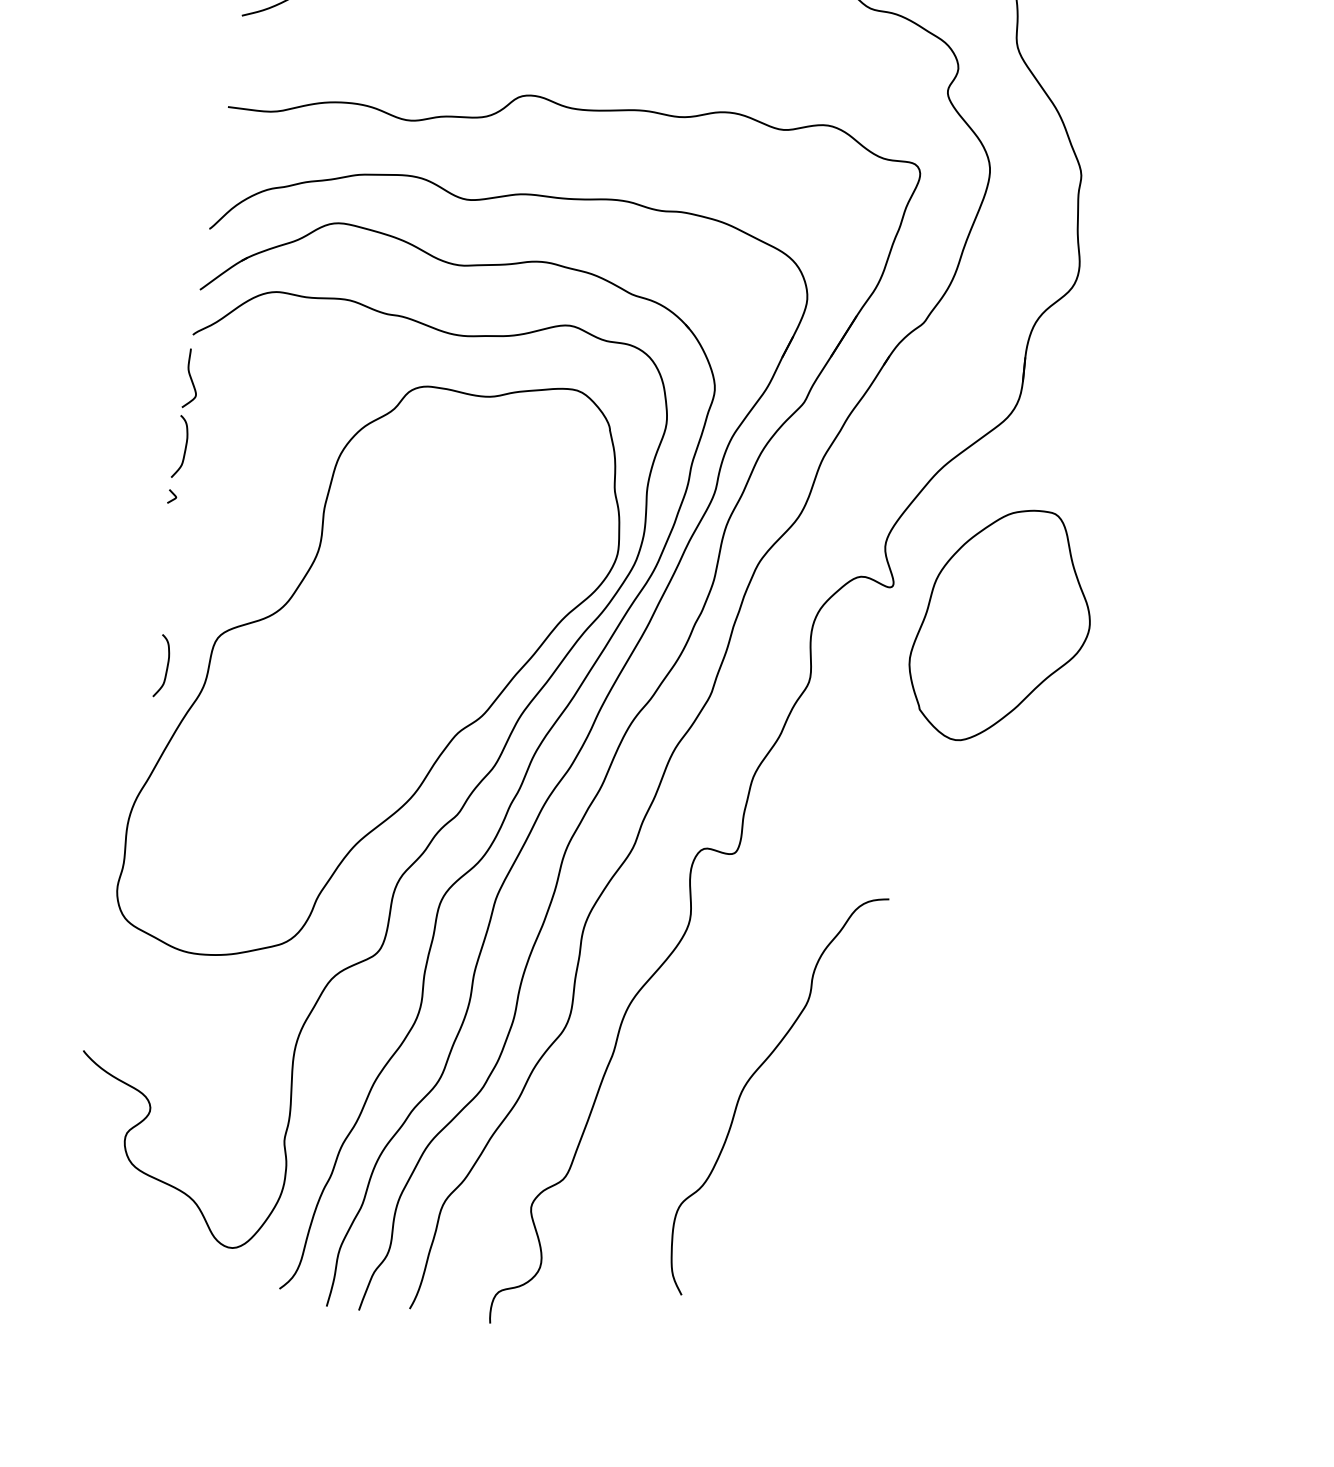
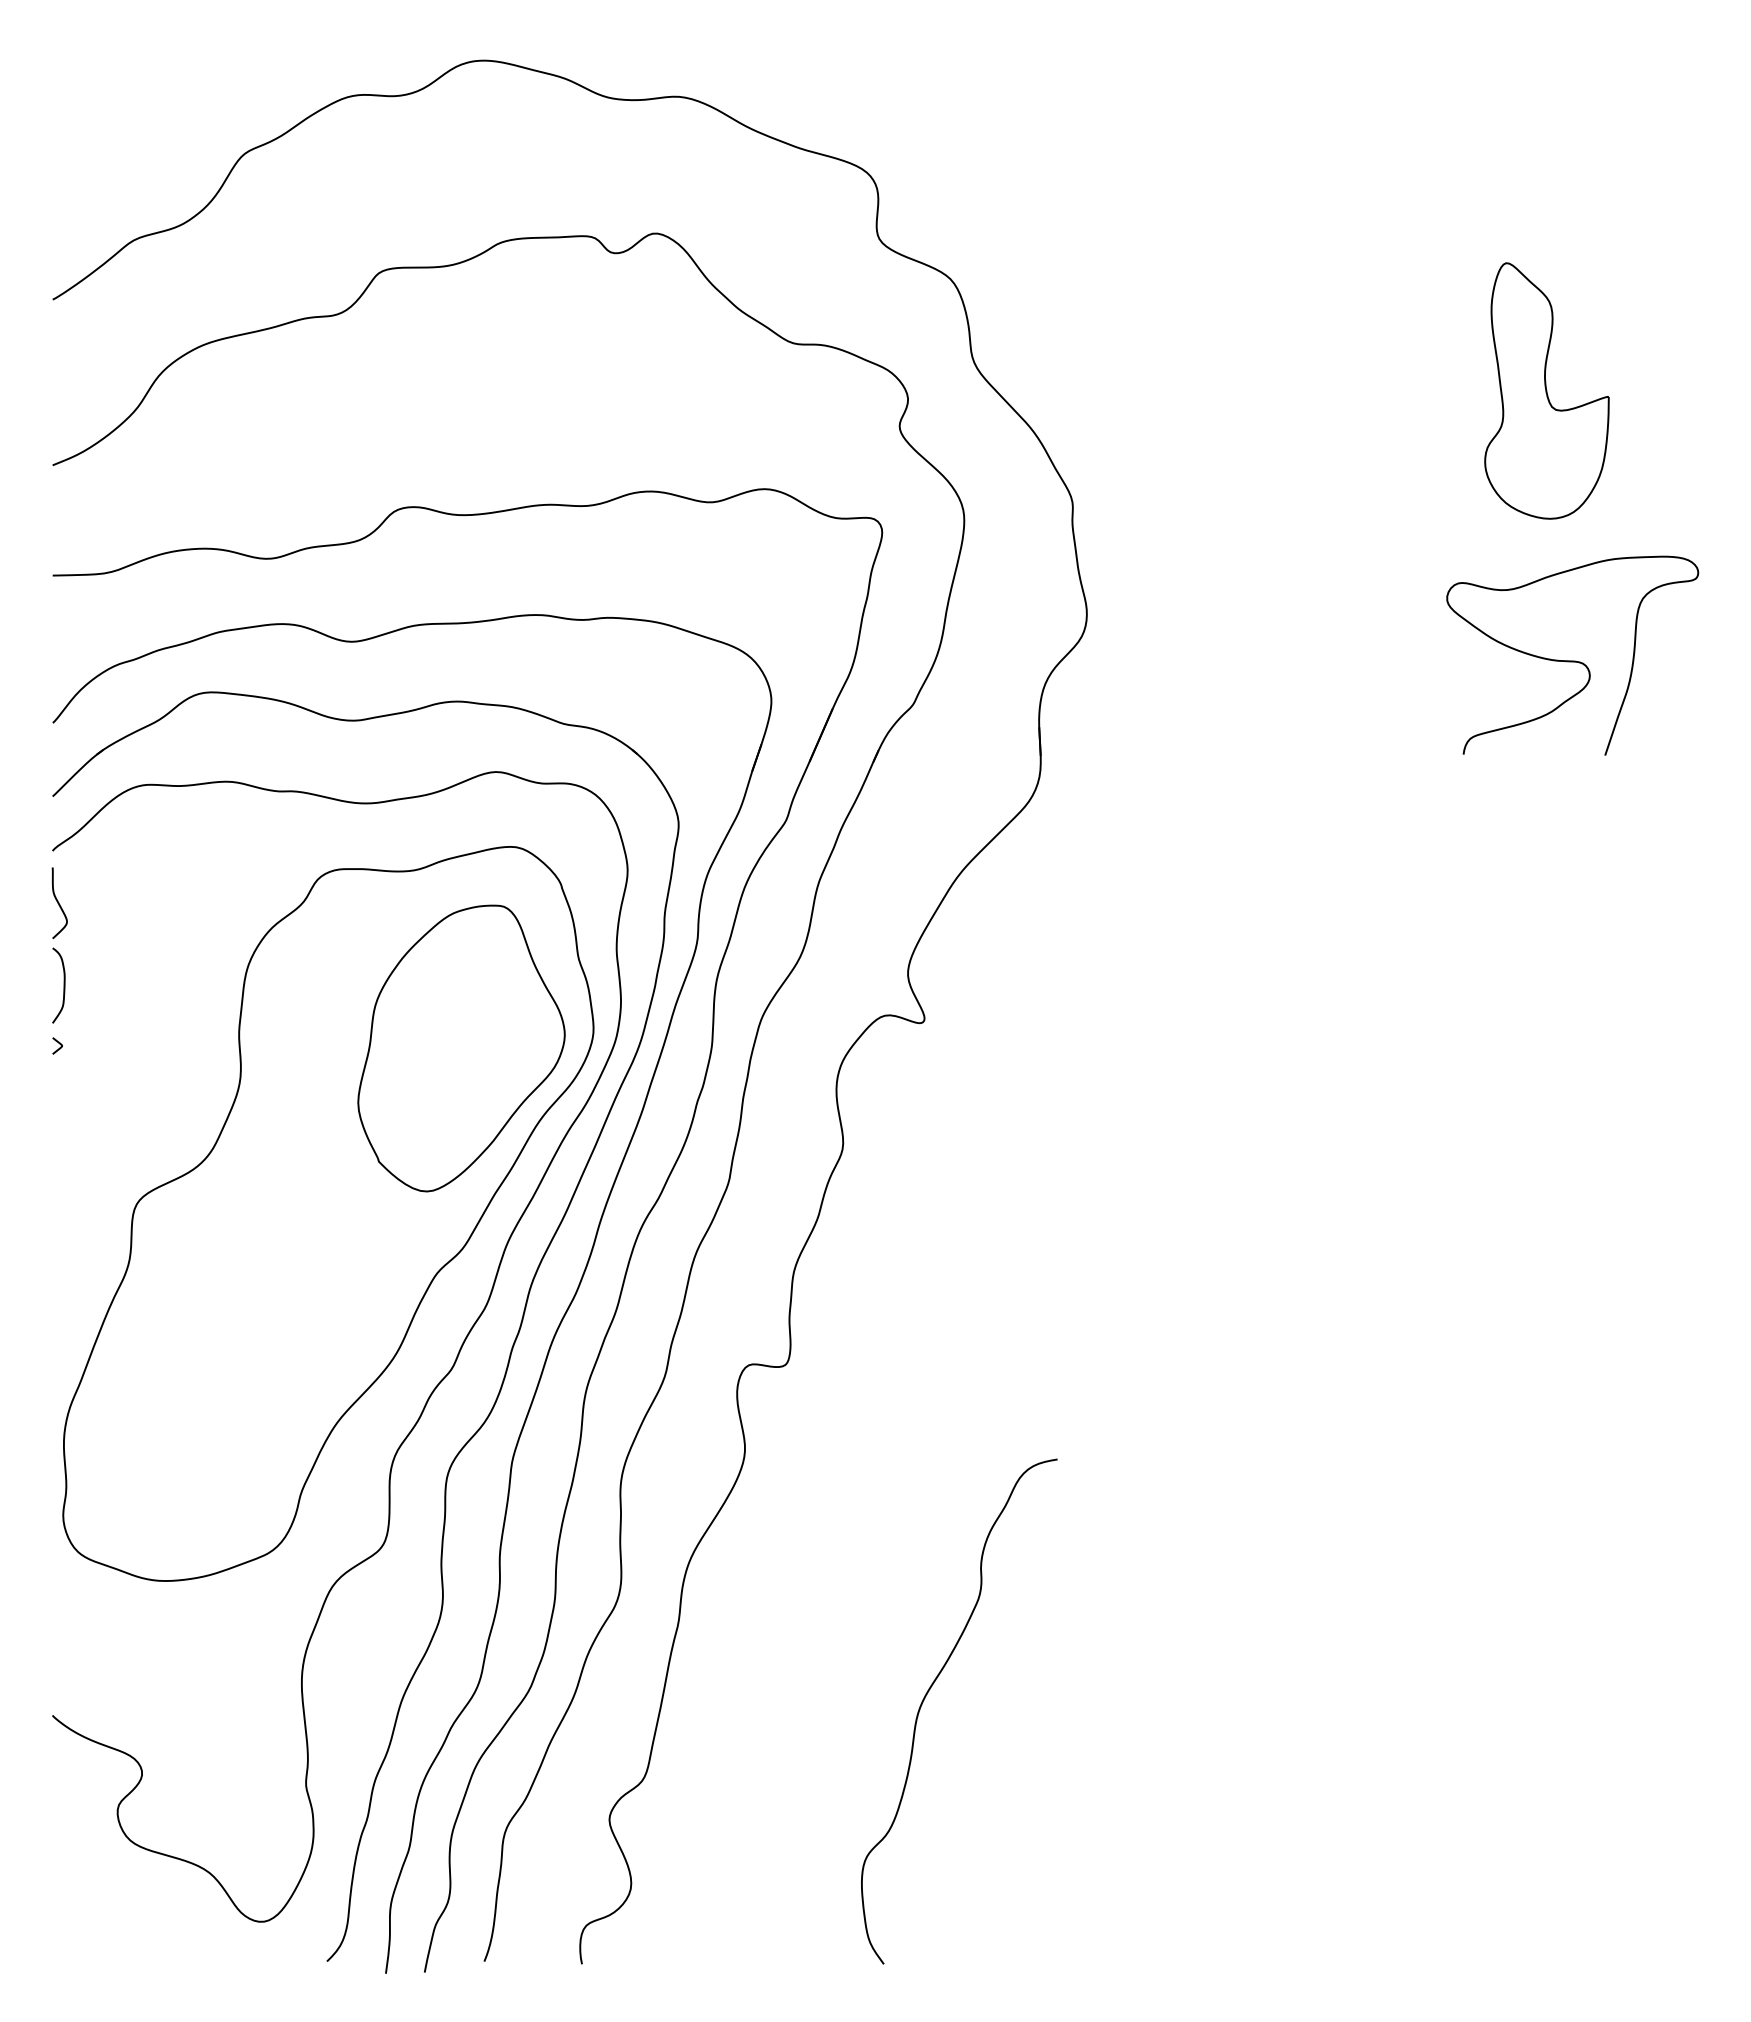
part: (1002, 626) -> (461, 1048), moved
curve: (166, 666) -> (81, 1247), removed
curve: (753, 1075) -> (929, 1691), moved

